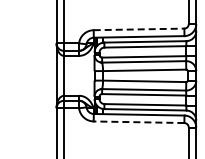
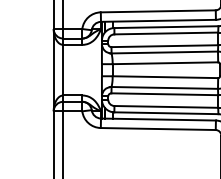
line: (139, 29) -> (158, 11), dashed -> solid
line: (138, 122) -> (157, 129), dashed -> solid

